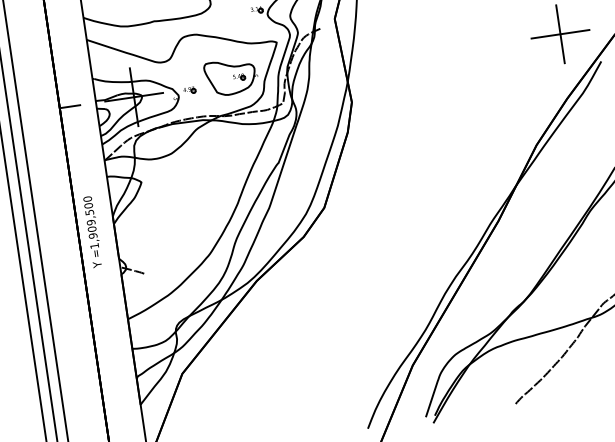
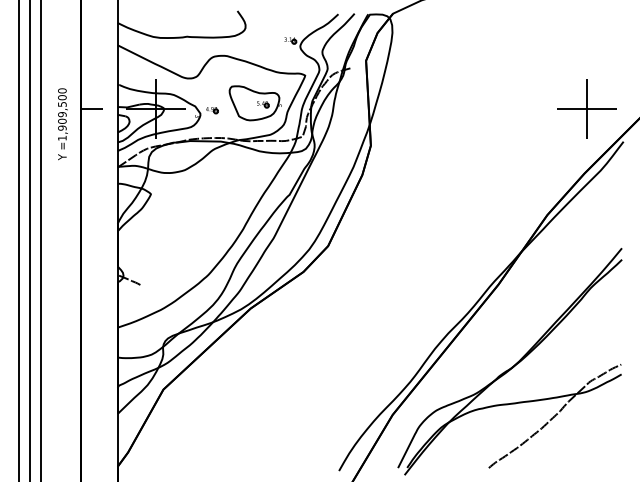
text: (92, 232) -> (62, 124), moved

